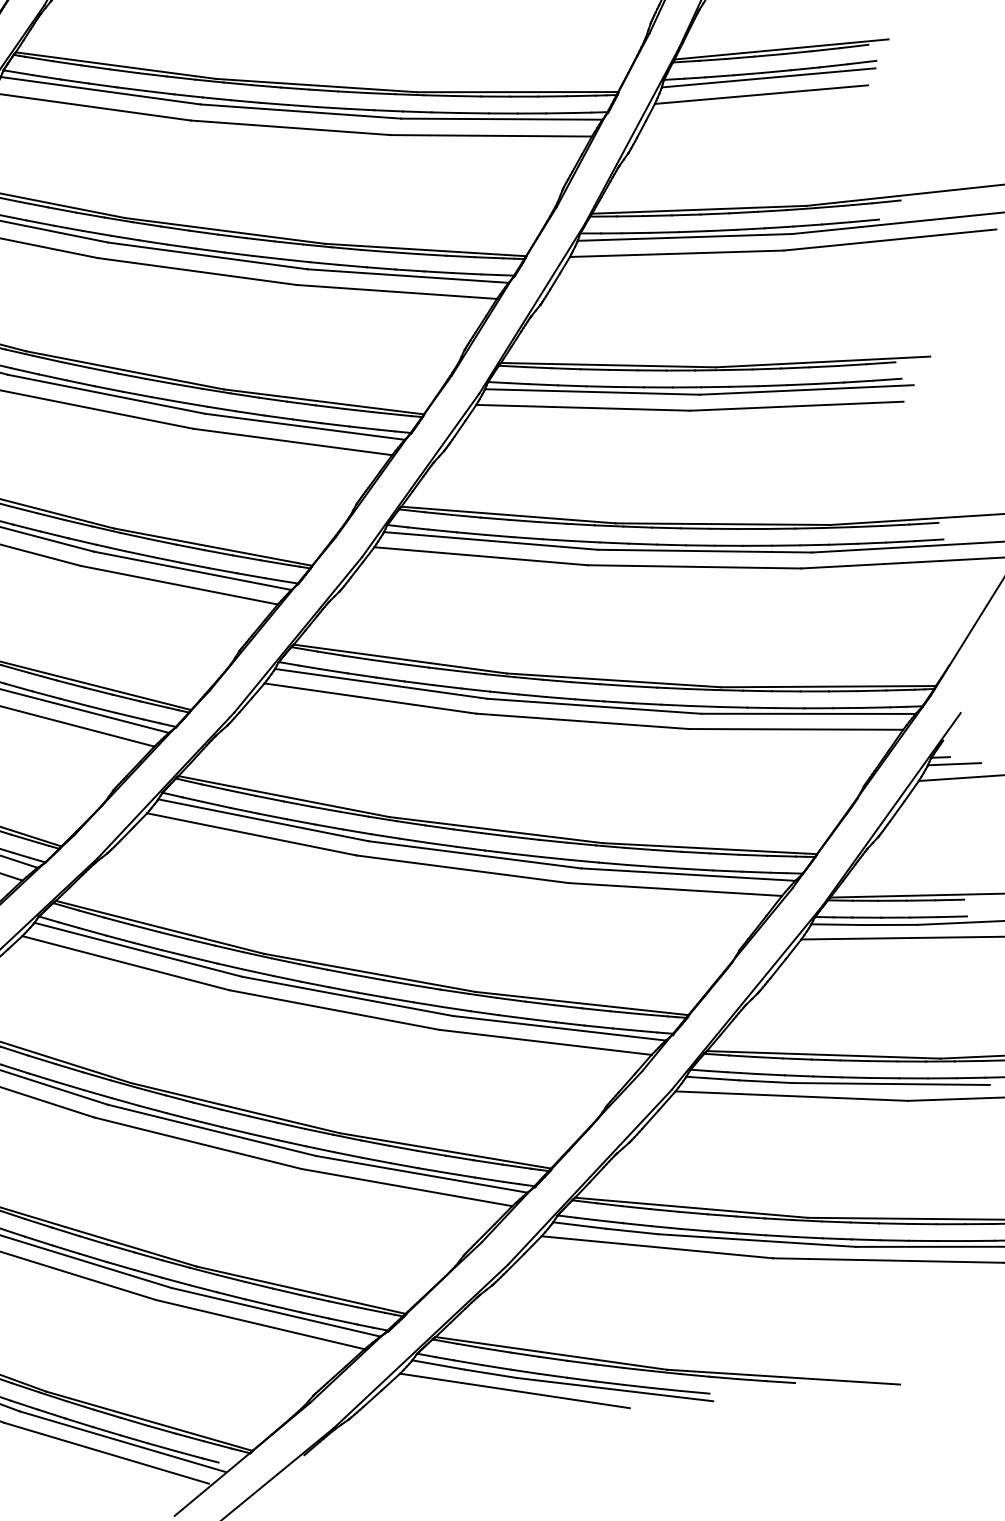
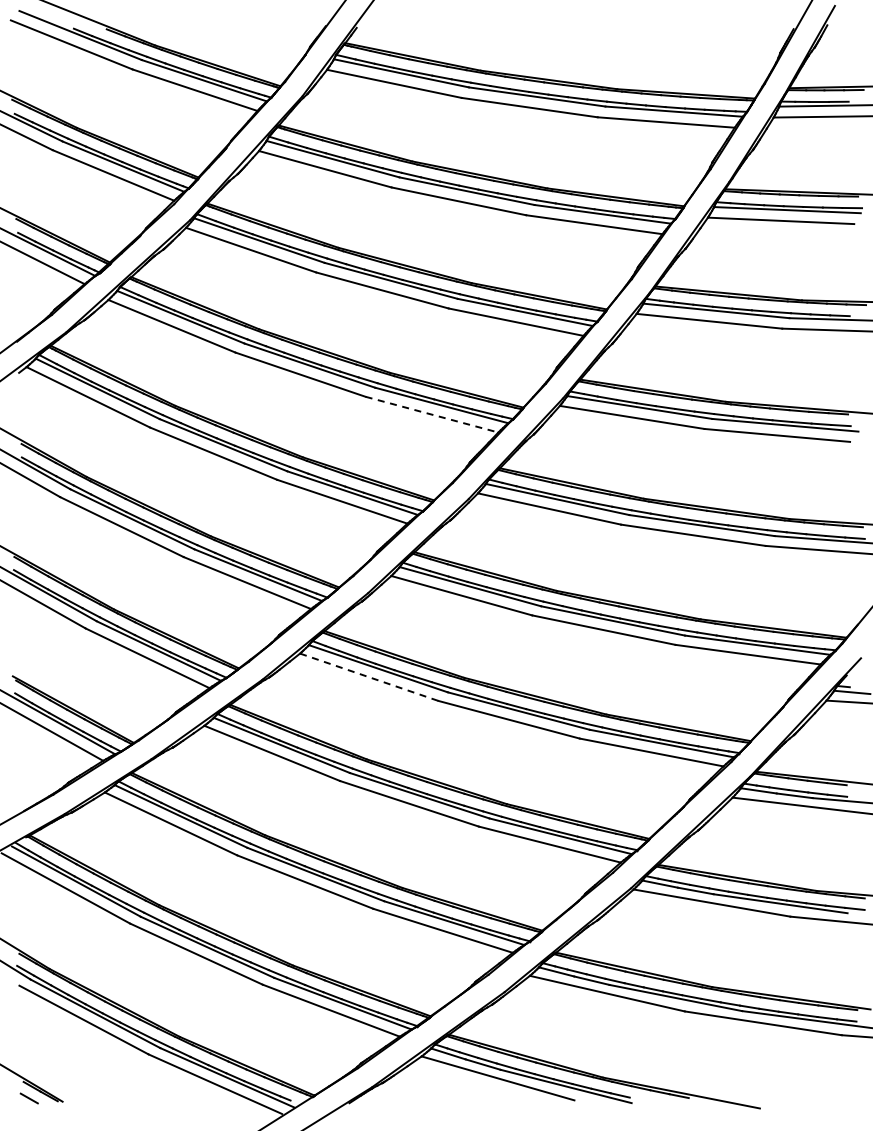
line: (291, 441) -> (431, 414), solid -> dashed
line: (252, 834) -> (369, 677), solid -> dashed

